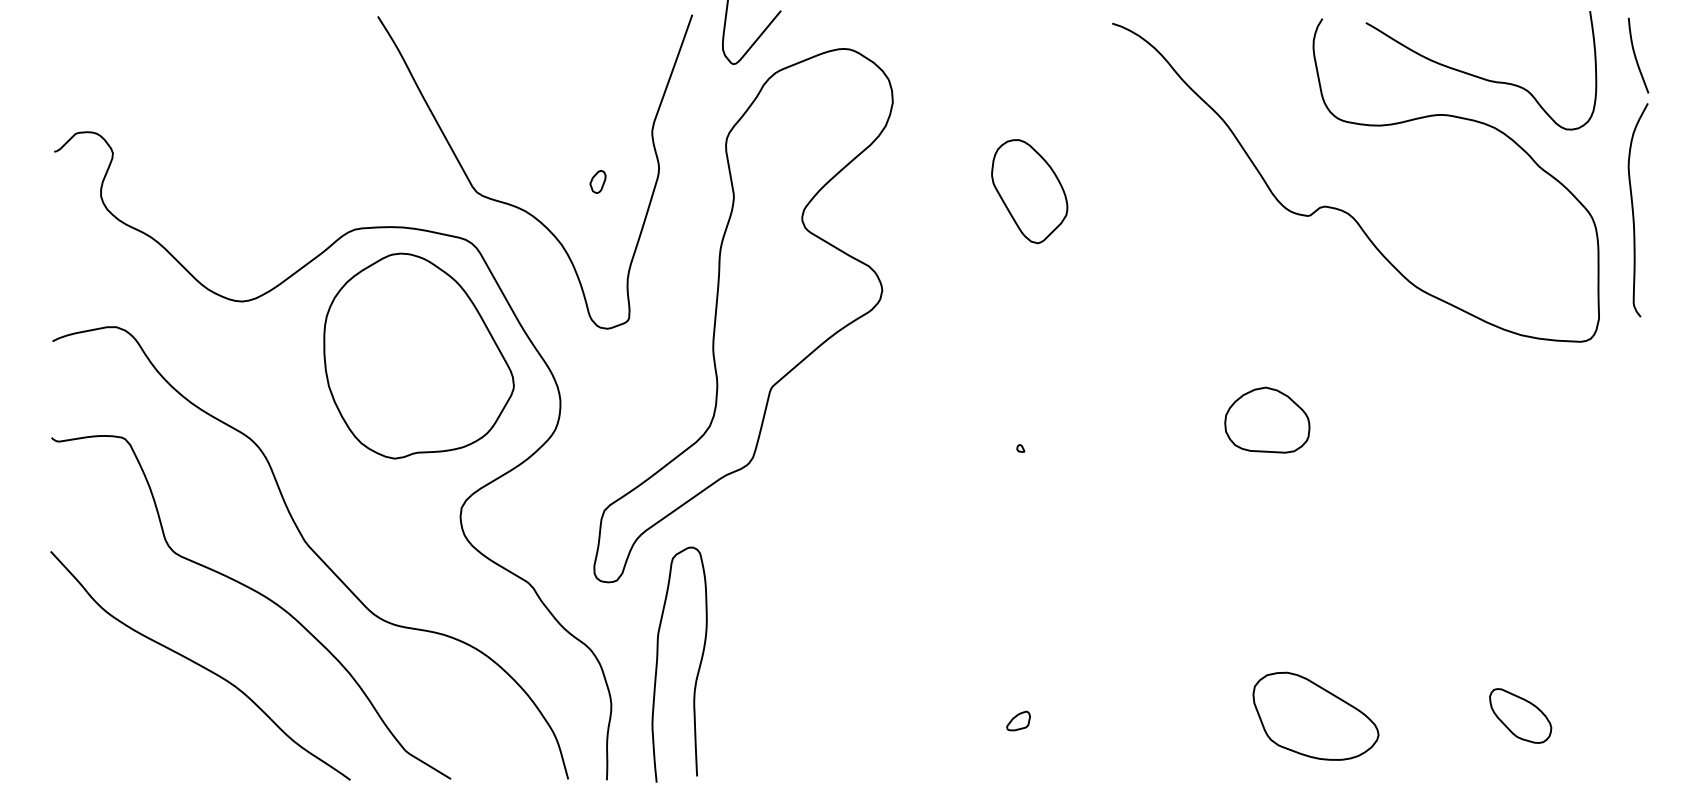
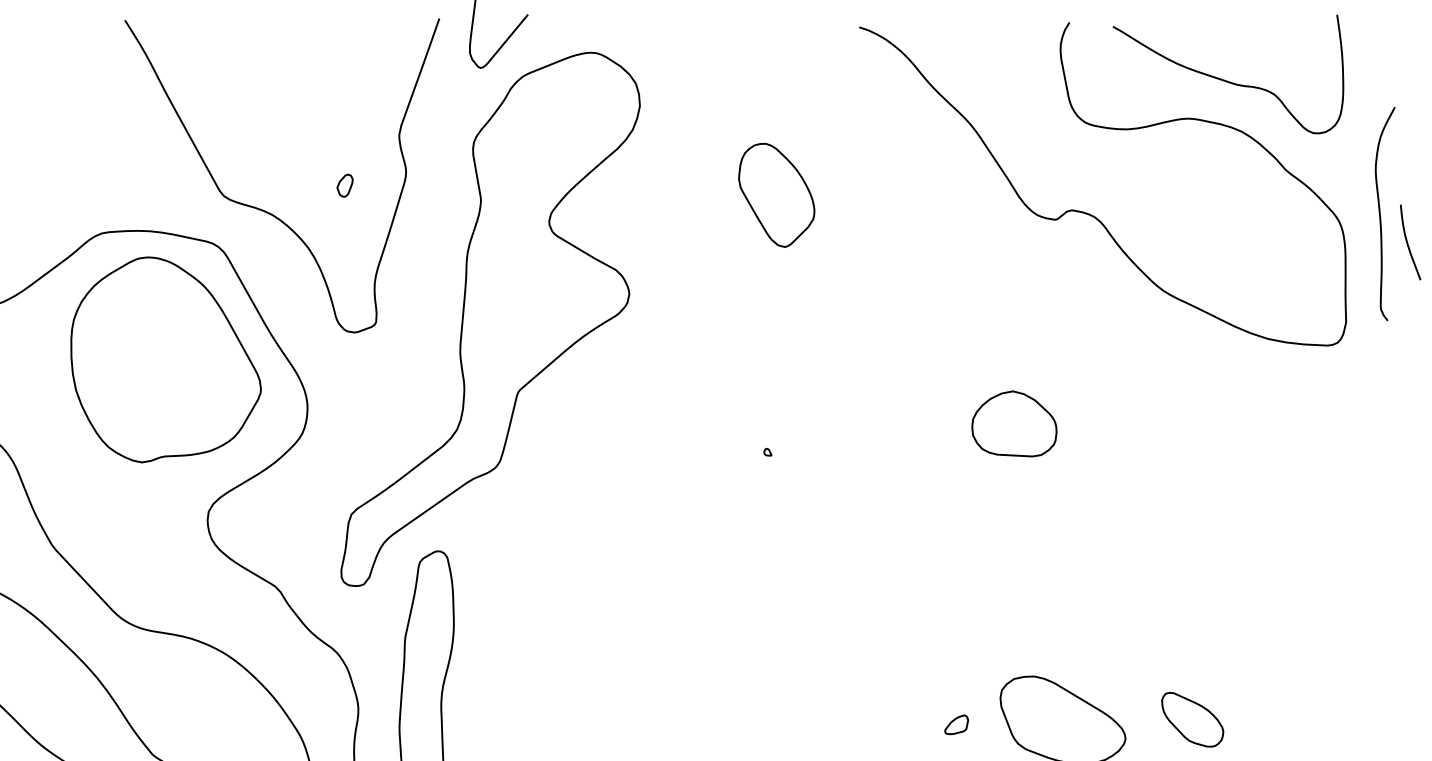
curve: (1636, 56) -> (1408, 243), moved
part: (1520, 715) -> (1192, 719), moved
part: (1018, 720) -> (956, 724), moved

